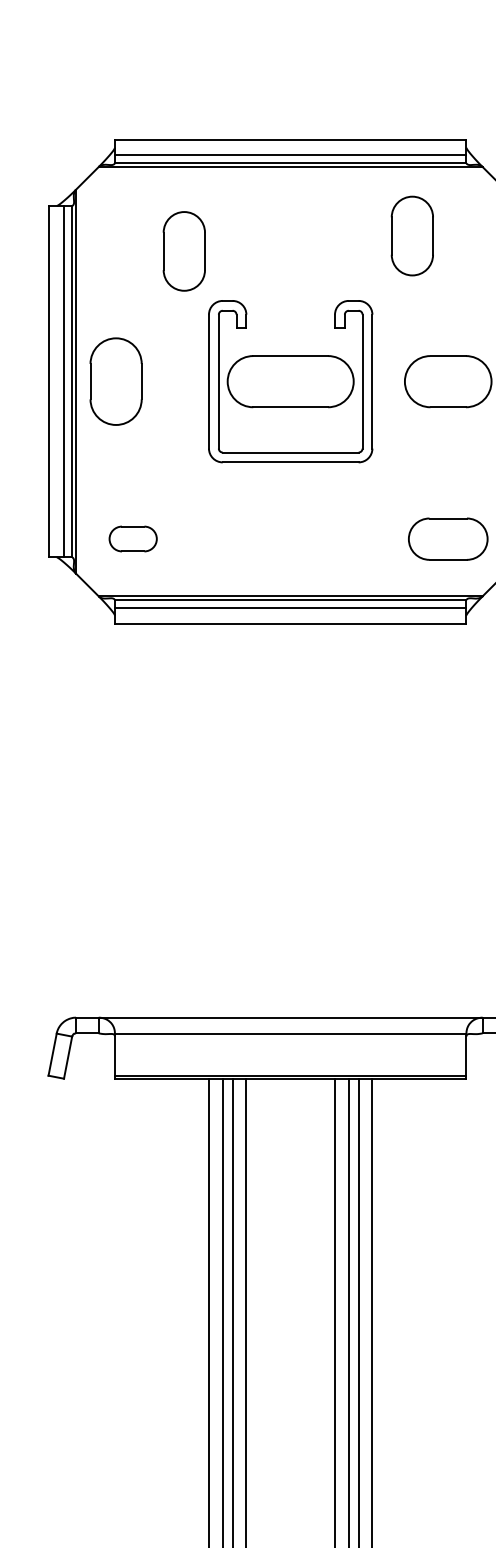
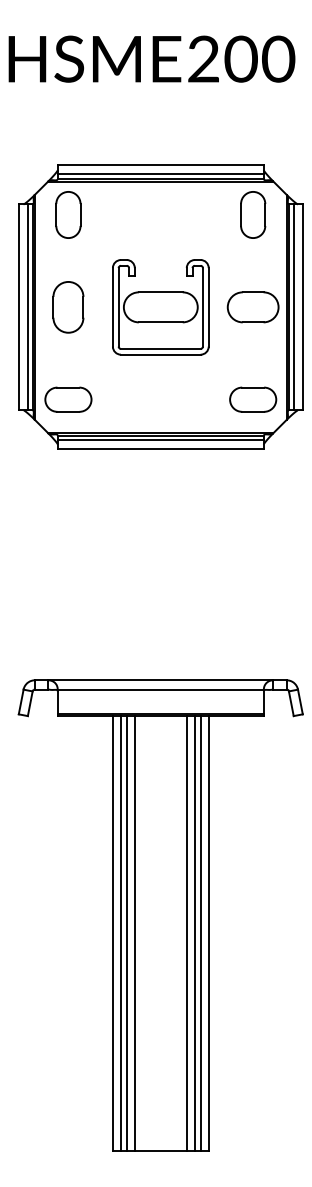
part: (412, 235) -> (253, 214), moved
part: (184, 250) -> (68, 214), moved
part: (116, 381) -> (68, 307), moved
part: (133, 538) -> (68, 399), size x1.67

